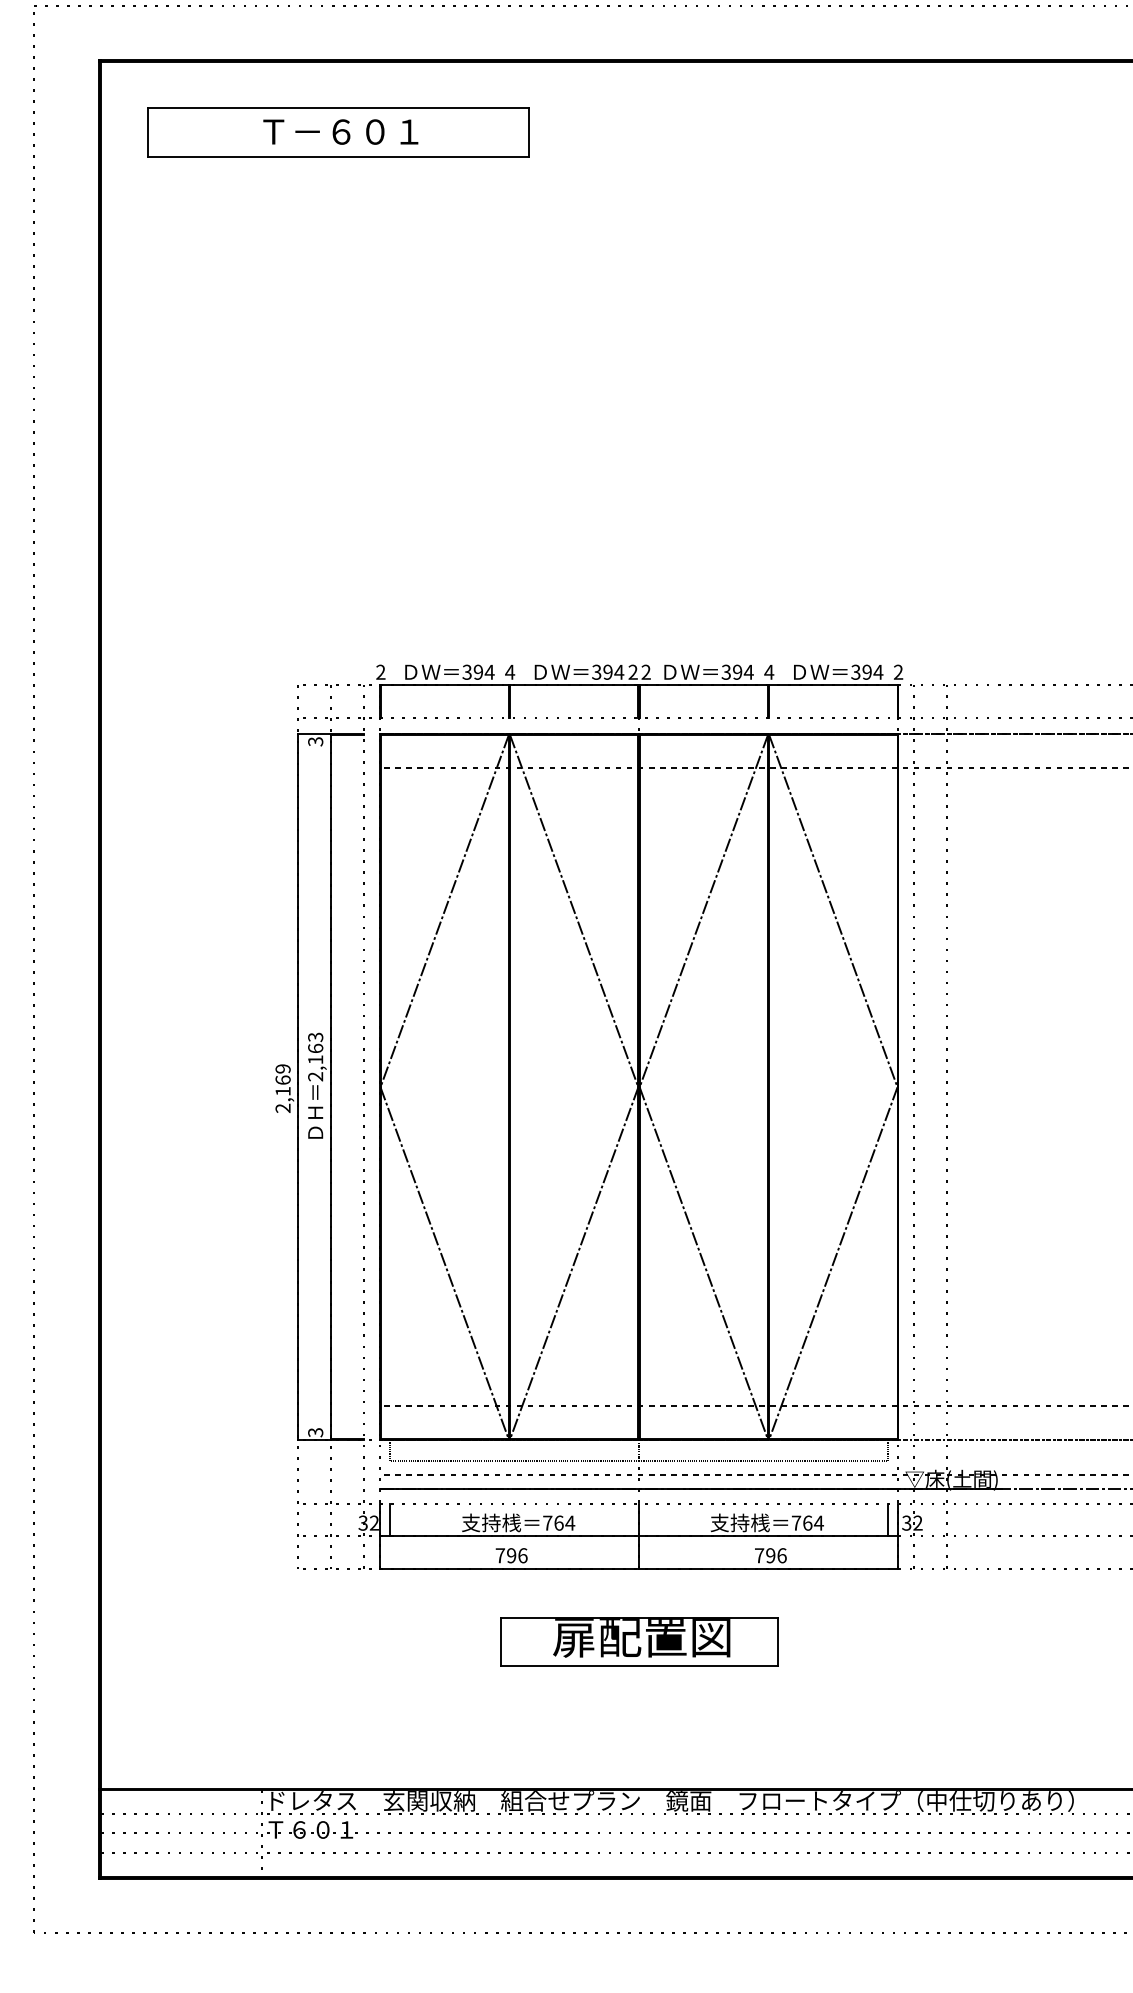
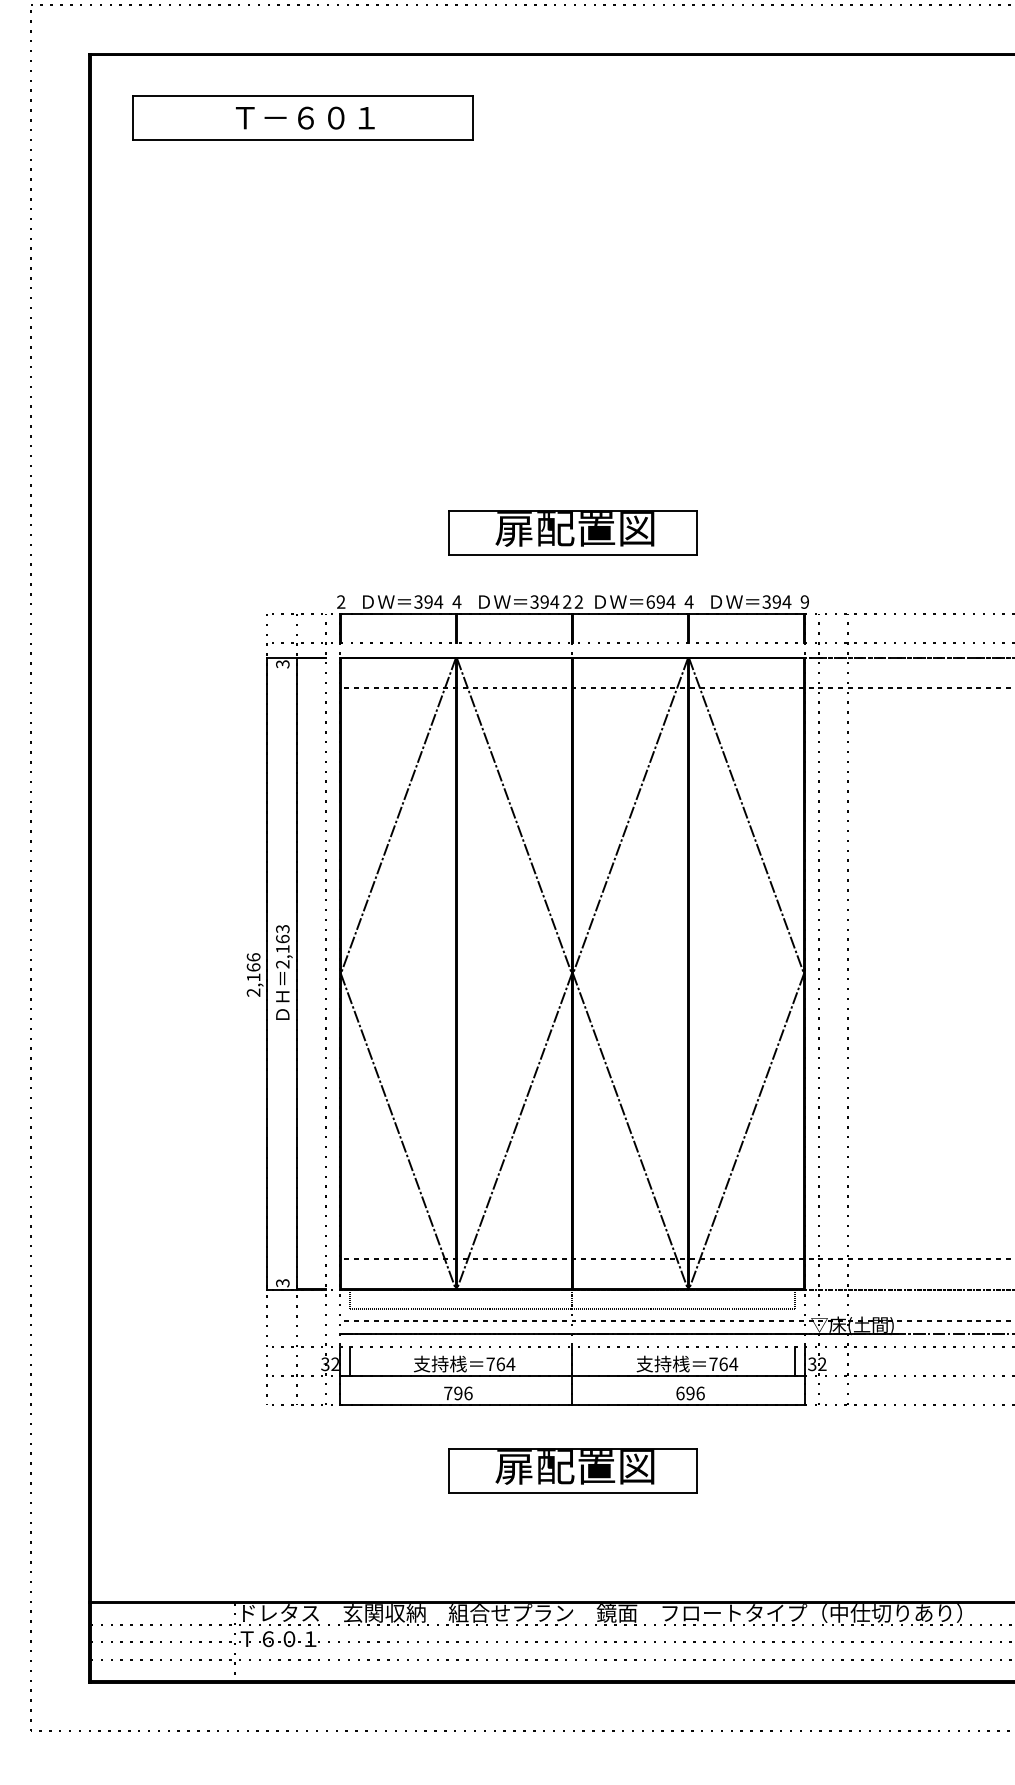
part: (639, 594) -> (572, 532), added
text: (726, 671) -> (650, 601), 394 -> 694
text: (898, 671) -> (804, 601), 2 -> 9
text: (282, 1069) -> (253, 957), 2,169 -> 2,166
text: (759, 1555) -> (680, 1393), 796 -> 696

